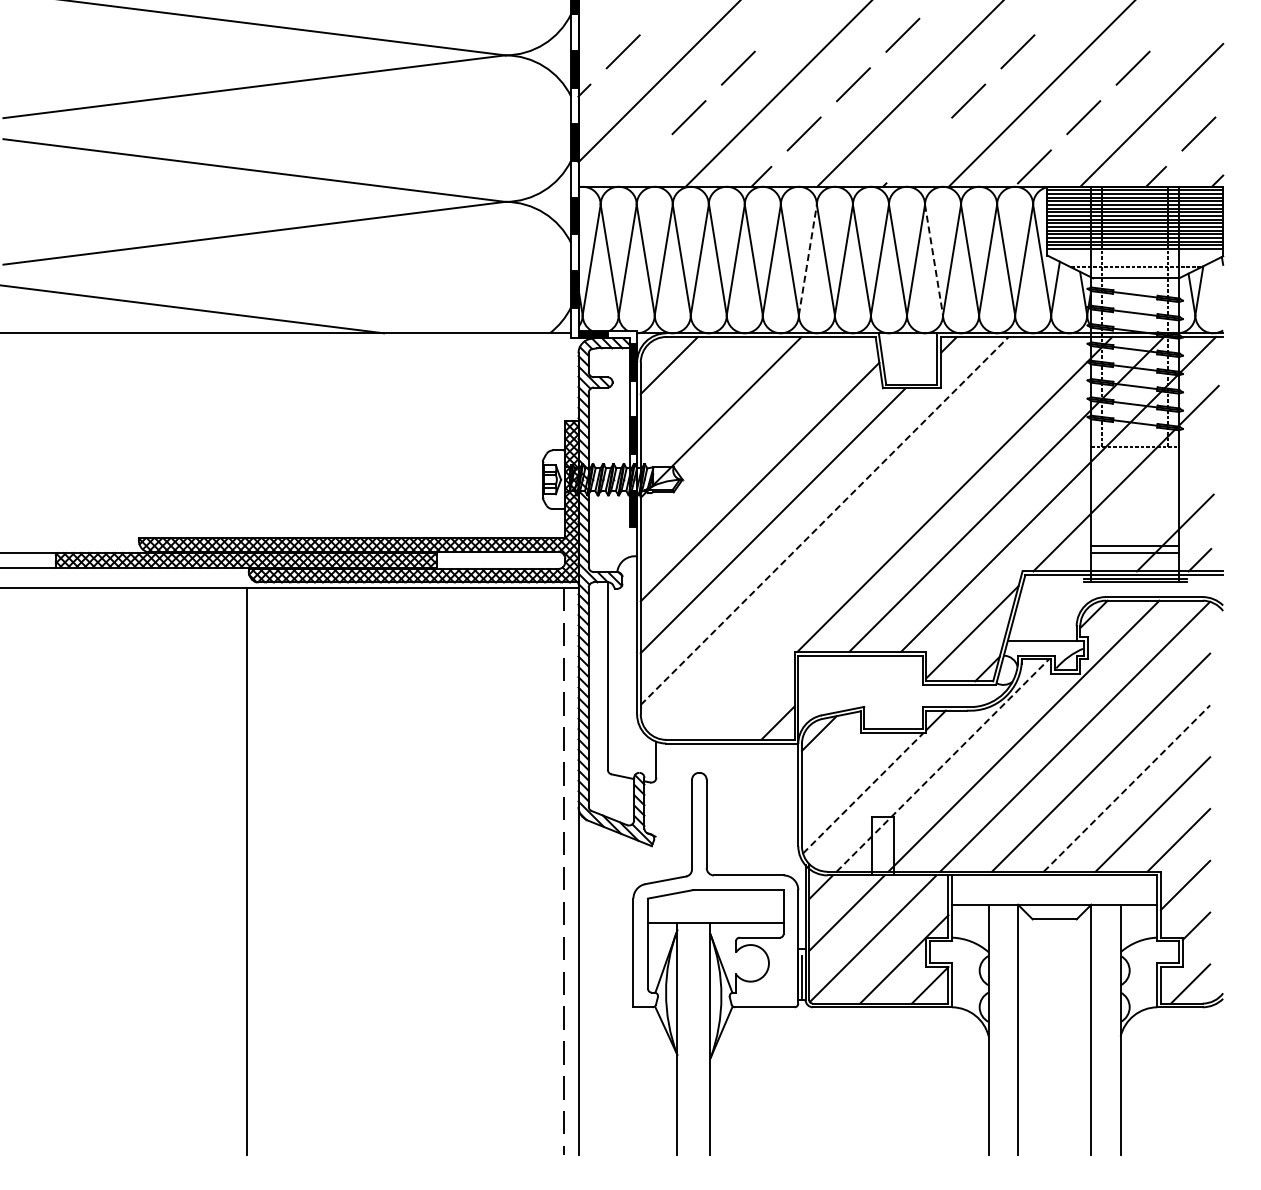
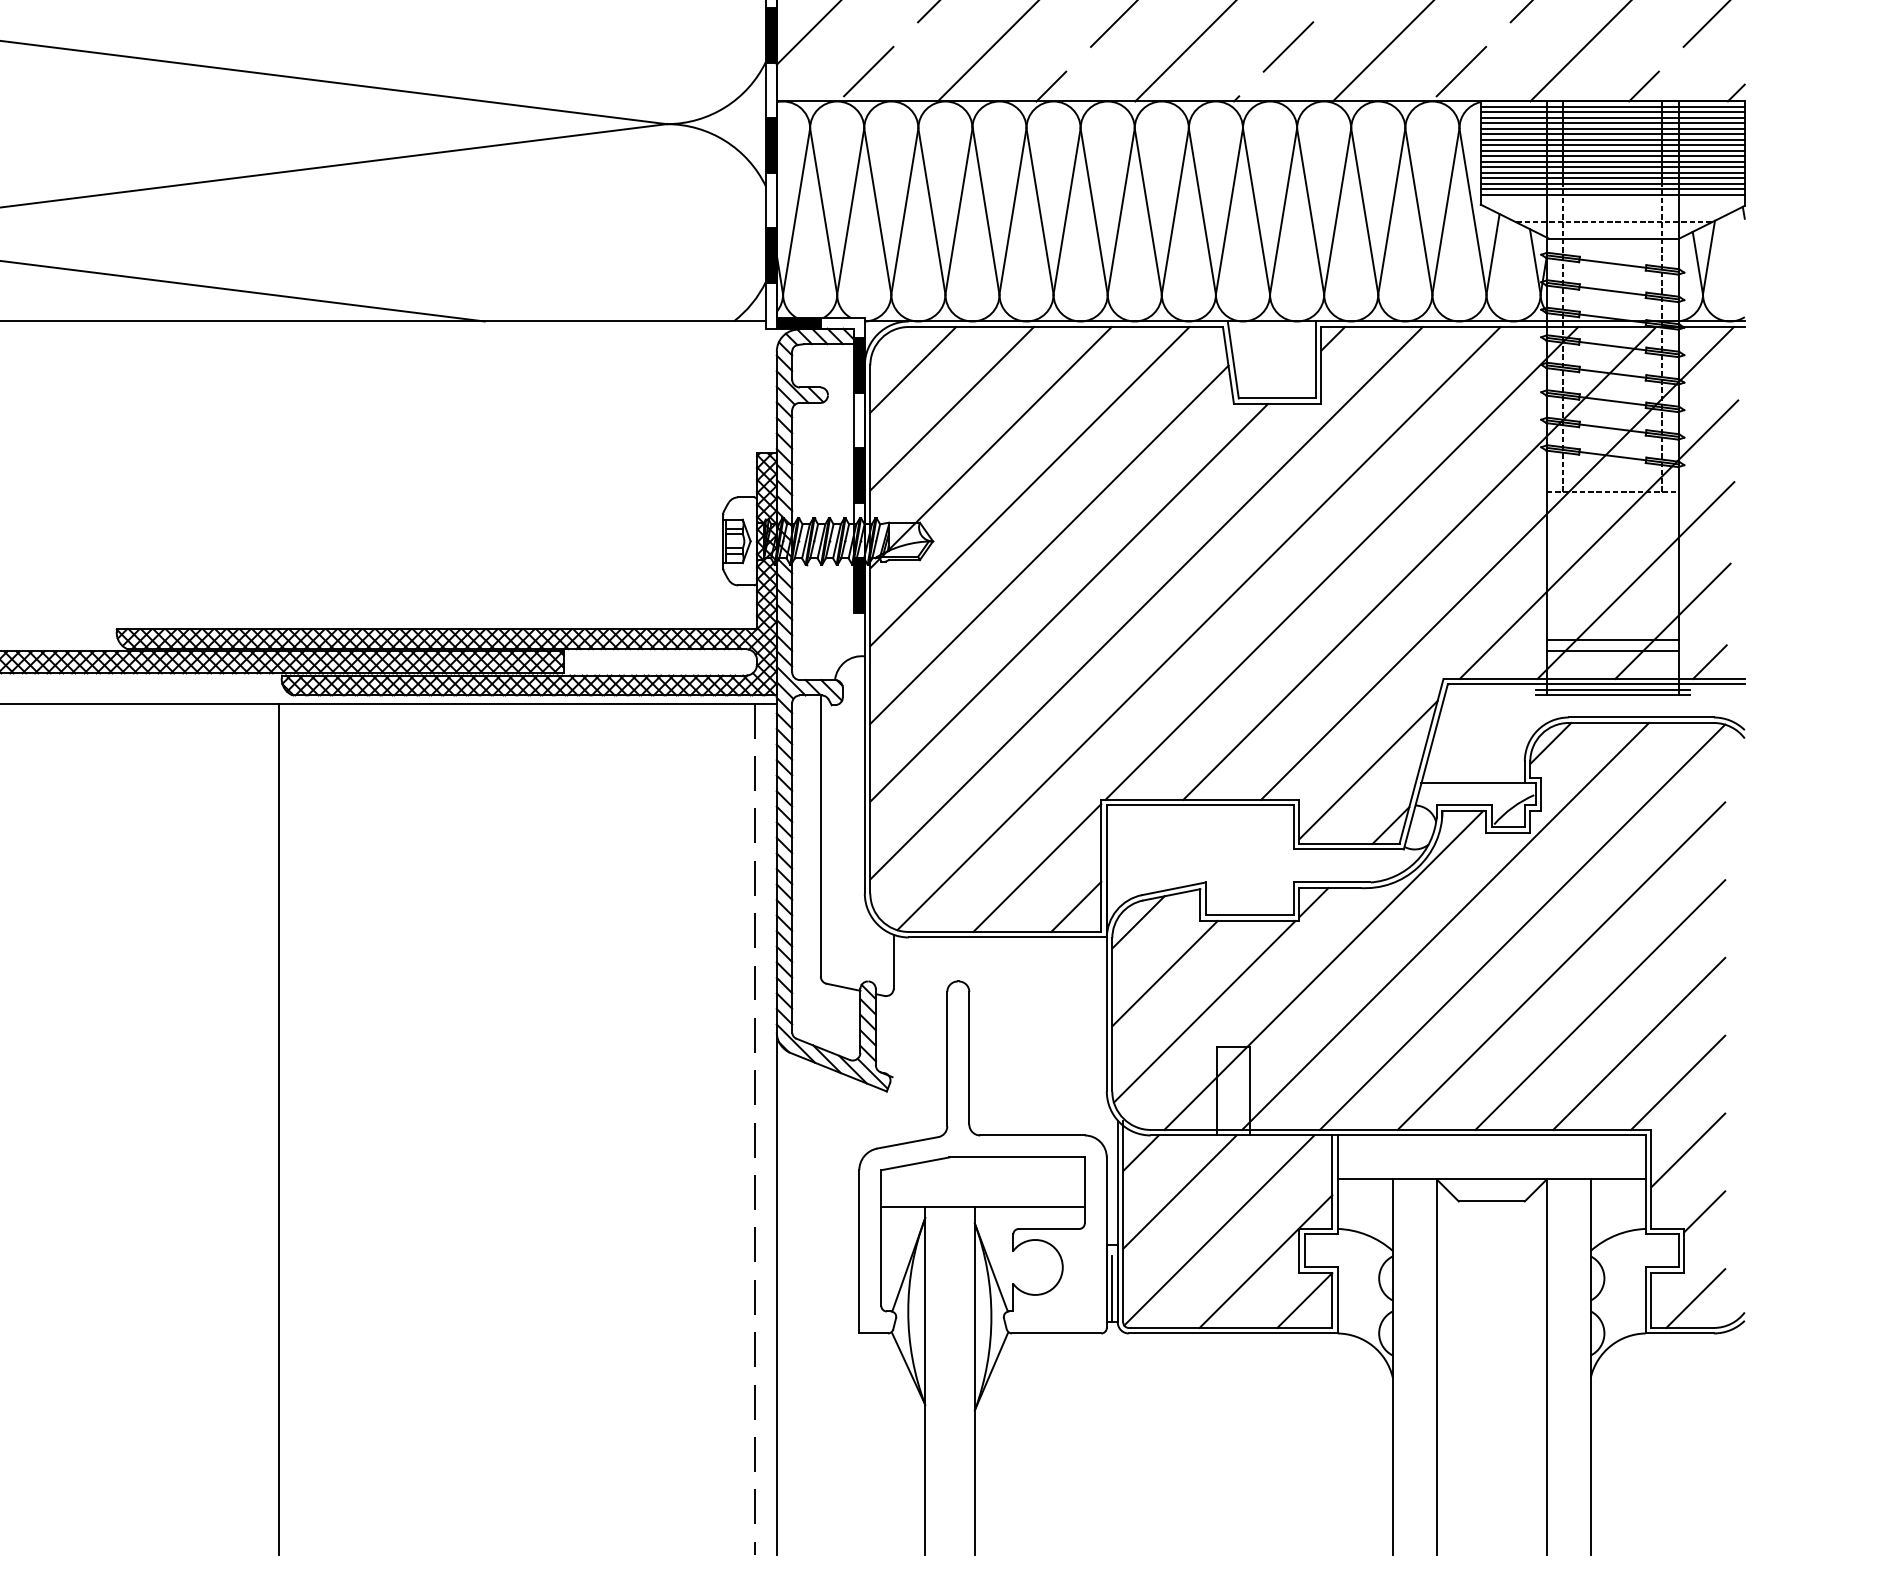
line: (918, 150) -> (1287, 46), added
line: (639, 166) -> (868, 71), added
line: (807, 260) -> (1120, 212), dashed -> solid
line: (934, 260) -> (1311, 212), dashed -> solid
line: (694, 390) -> (950, 407), added
line: (746, 442) -> (1029, 485), added
line: (1150, 505) -> (1635, 580), added
line: (825, 520) -> (1147, 602), dashed -> solid
line: (859, 537) -> (1198, 628), added
line: (751, 696) -> (1036, 866), added
line: (943, 765) -> (1324, 970), dashed -> solid
line: (836, 767) -> (1164, 973), added
line: (1126, 788) -> (1599, 1004), dashed -> solid
line: (863, 793) -> (1204, 1012), dashed -> solid

